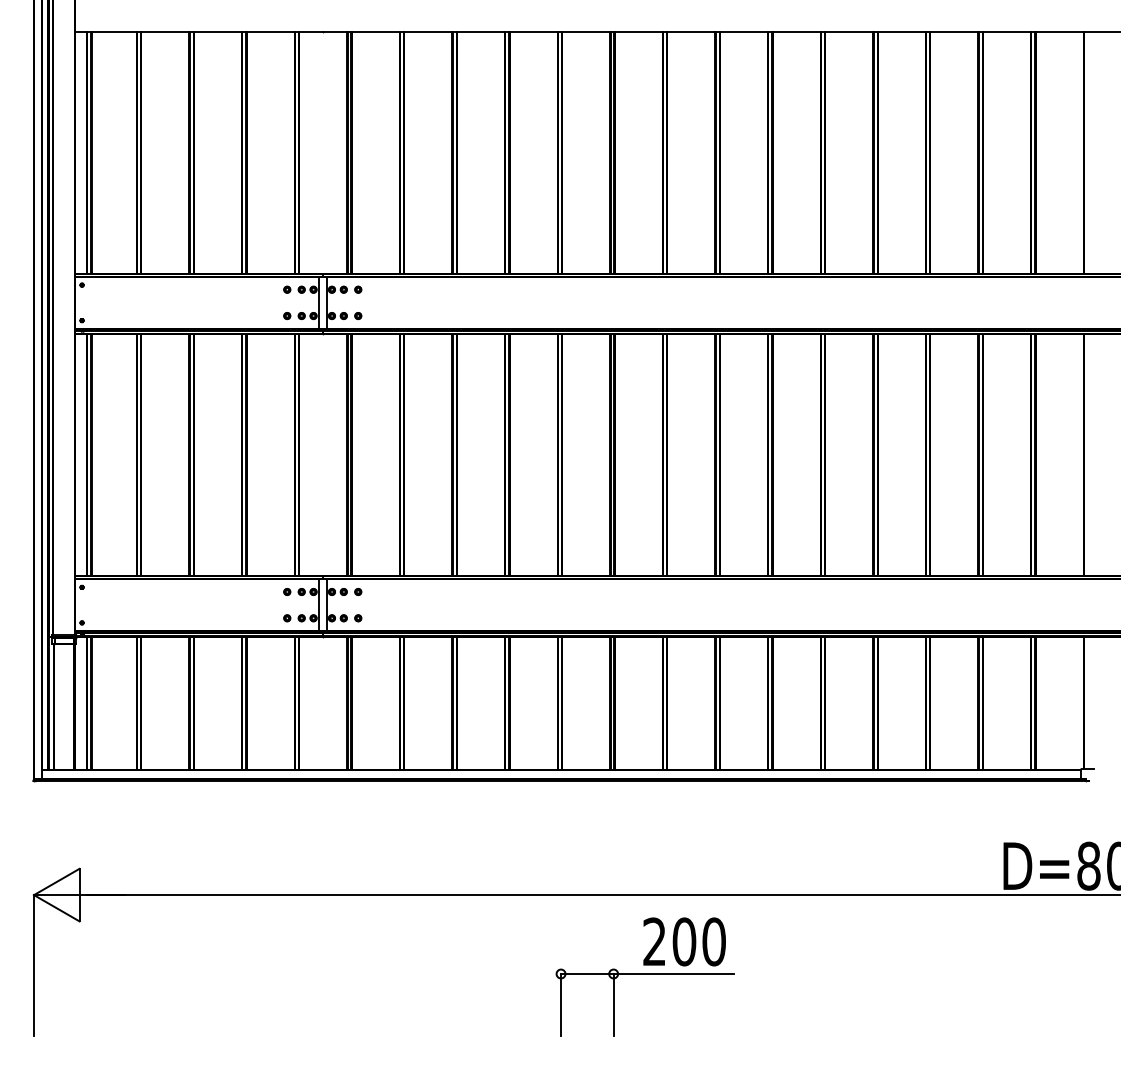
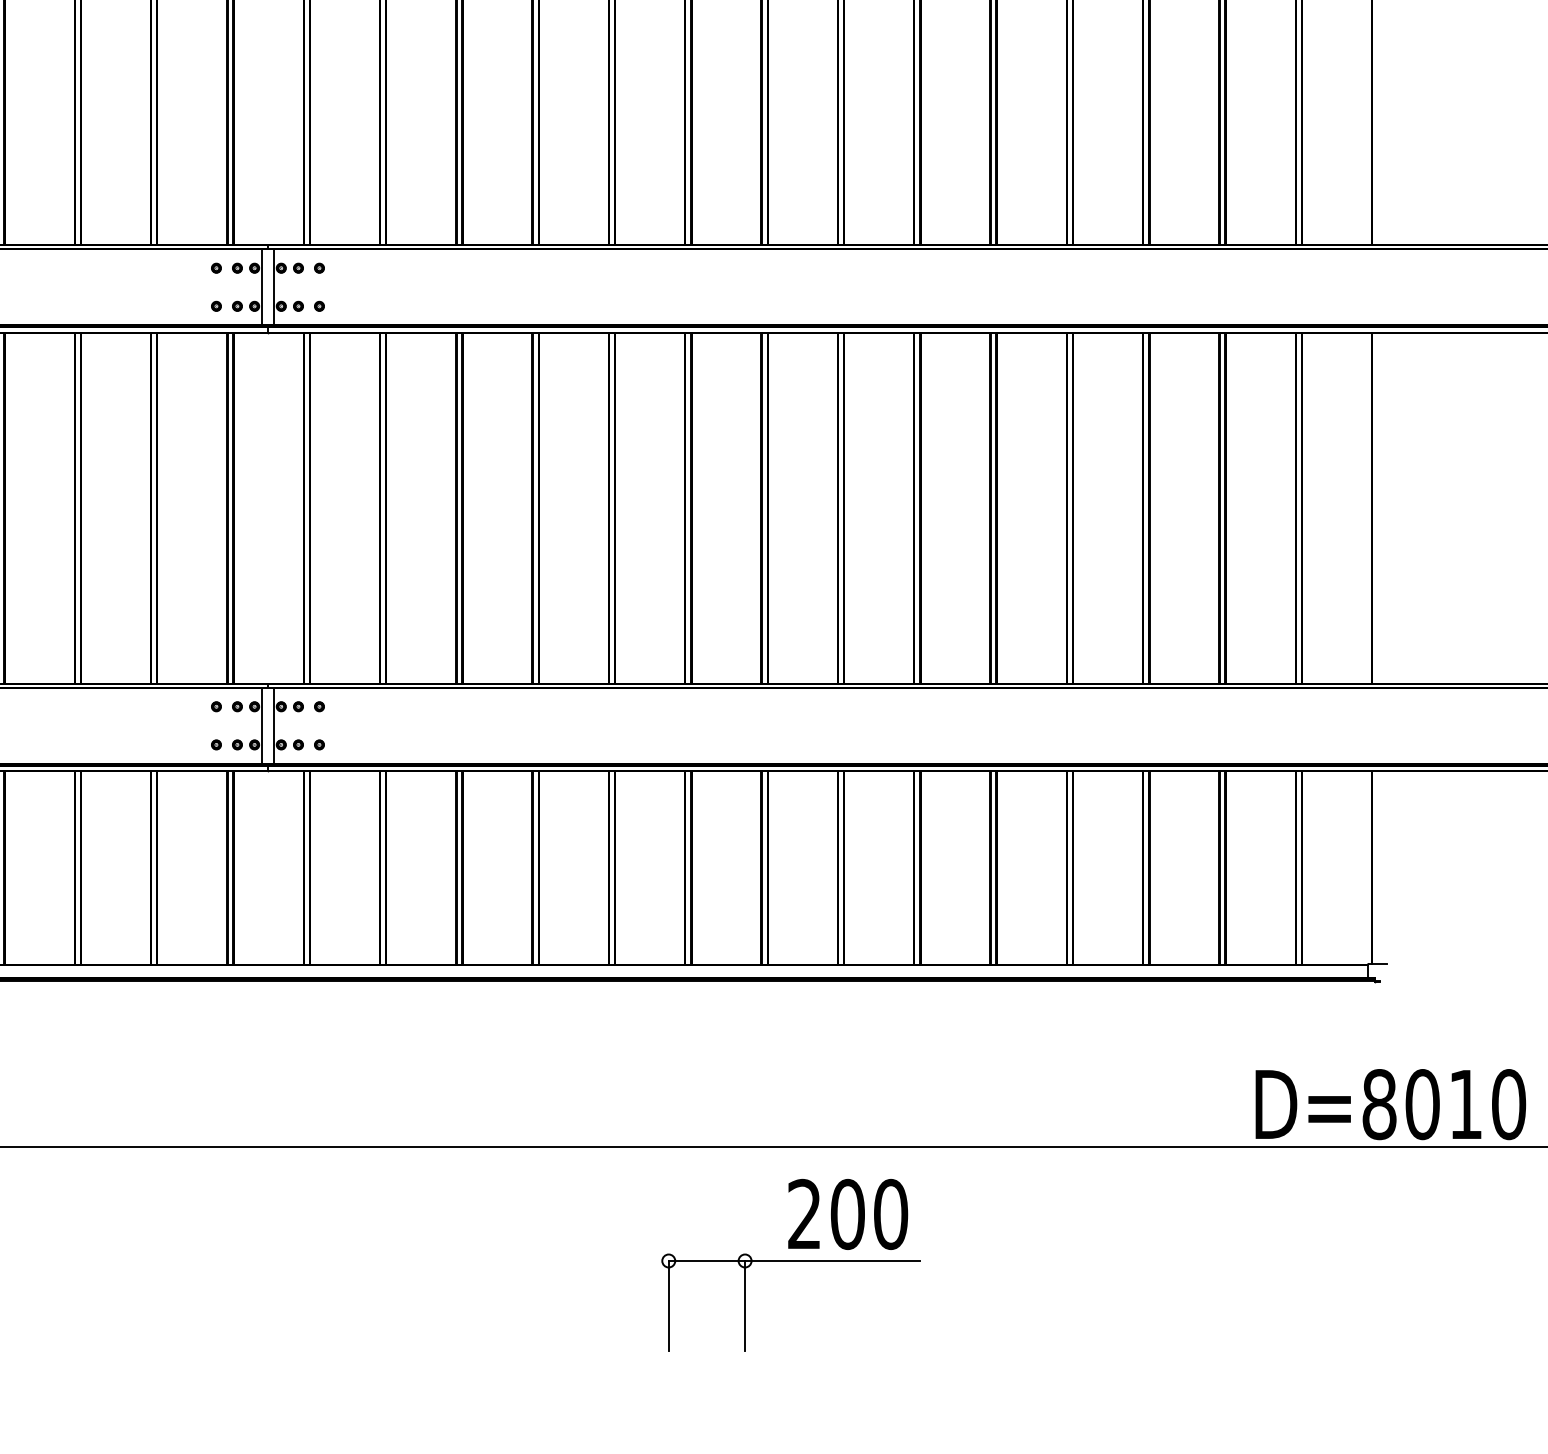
part: (644, 976) -> (789, 1264), moved

